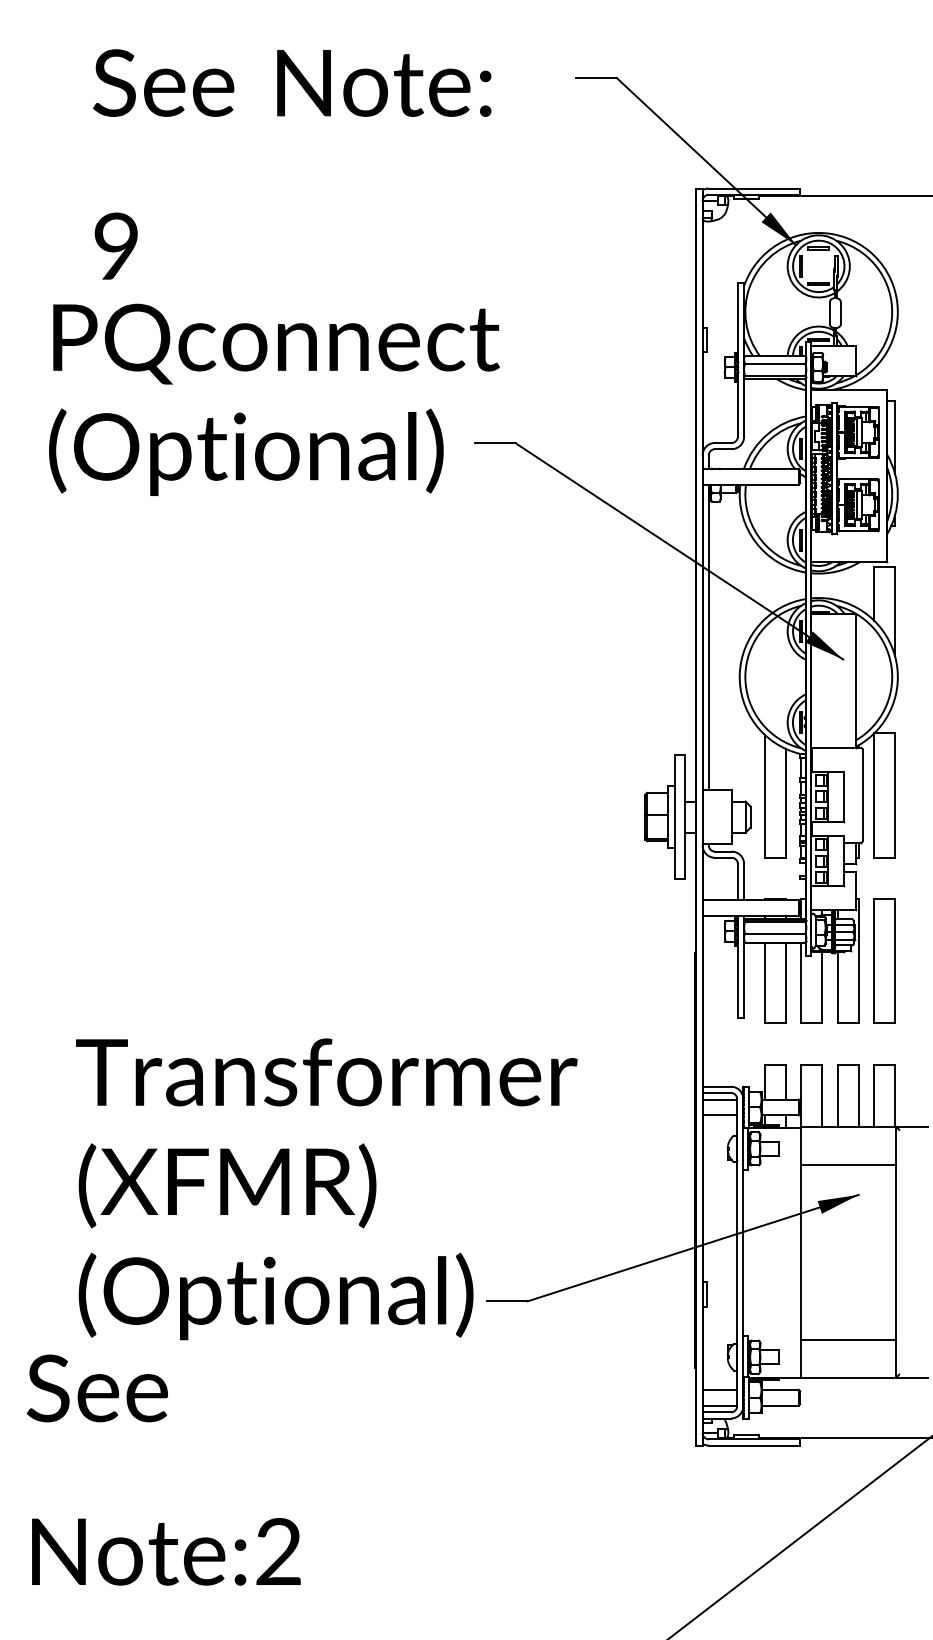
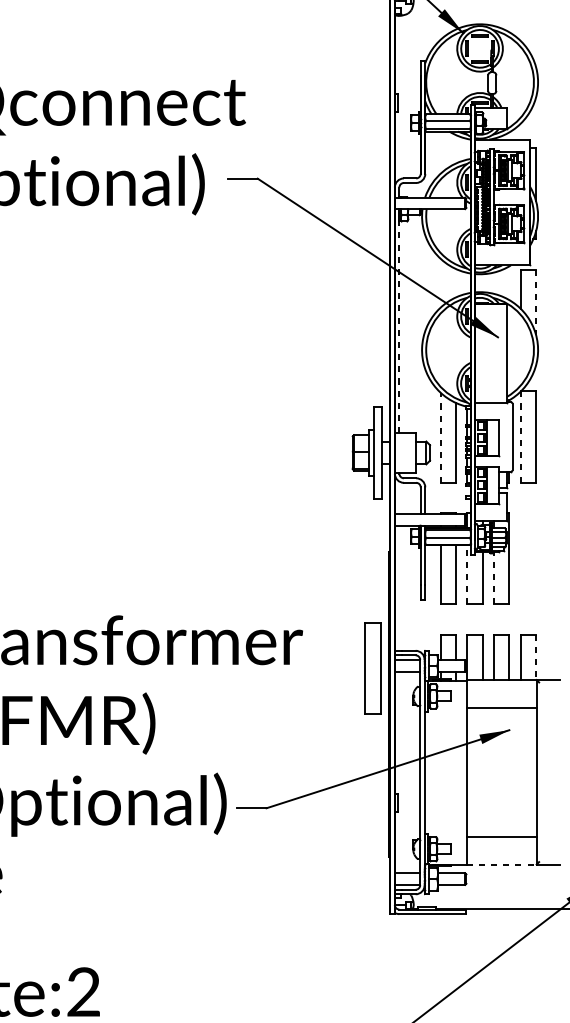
line: (895, 611) -> (536, 302), solid -> dashed
line: (708, 637) -> (399, 321), solid -> dashed
line: (874, 794) -> (520, 436), solid -> dashed
line: (764, 795) -> (440, 437), solid -> dashed
part: (884, 960) -> (372, 668), moved
line: (801, 982) -> (467, 574), solid -> dashed
line: (837, 987) -> (493, 577), solid -> dashed
line: (895, 1095) -> (536, 657), solid -> dashed
line: (848, 1377) -> (501, 864), solid -> dashed

